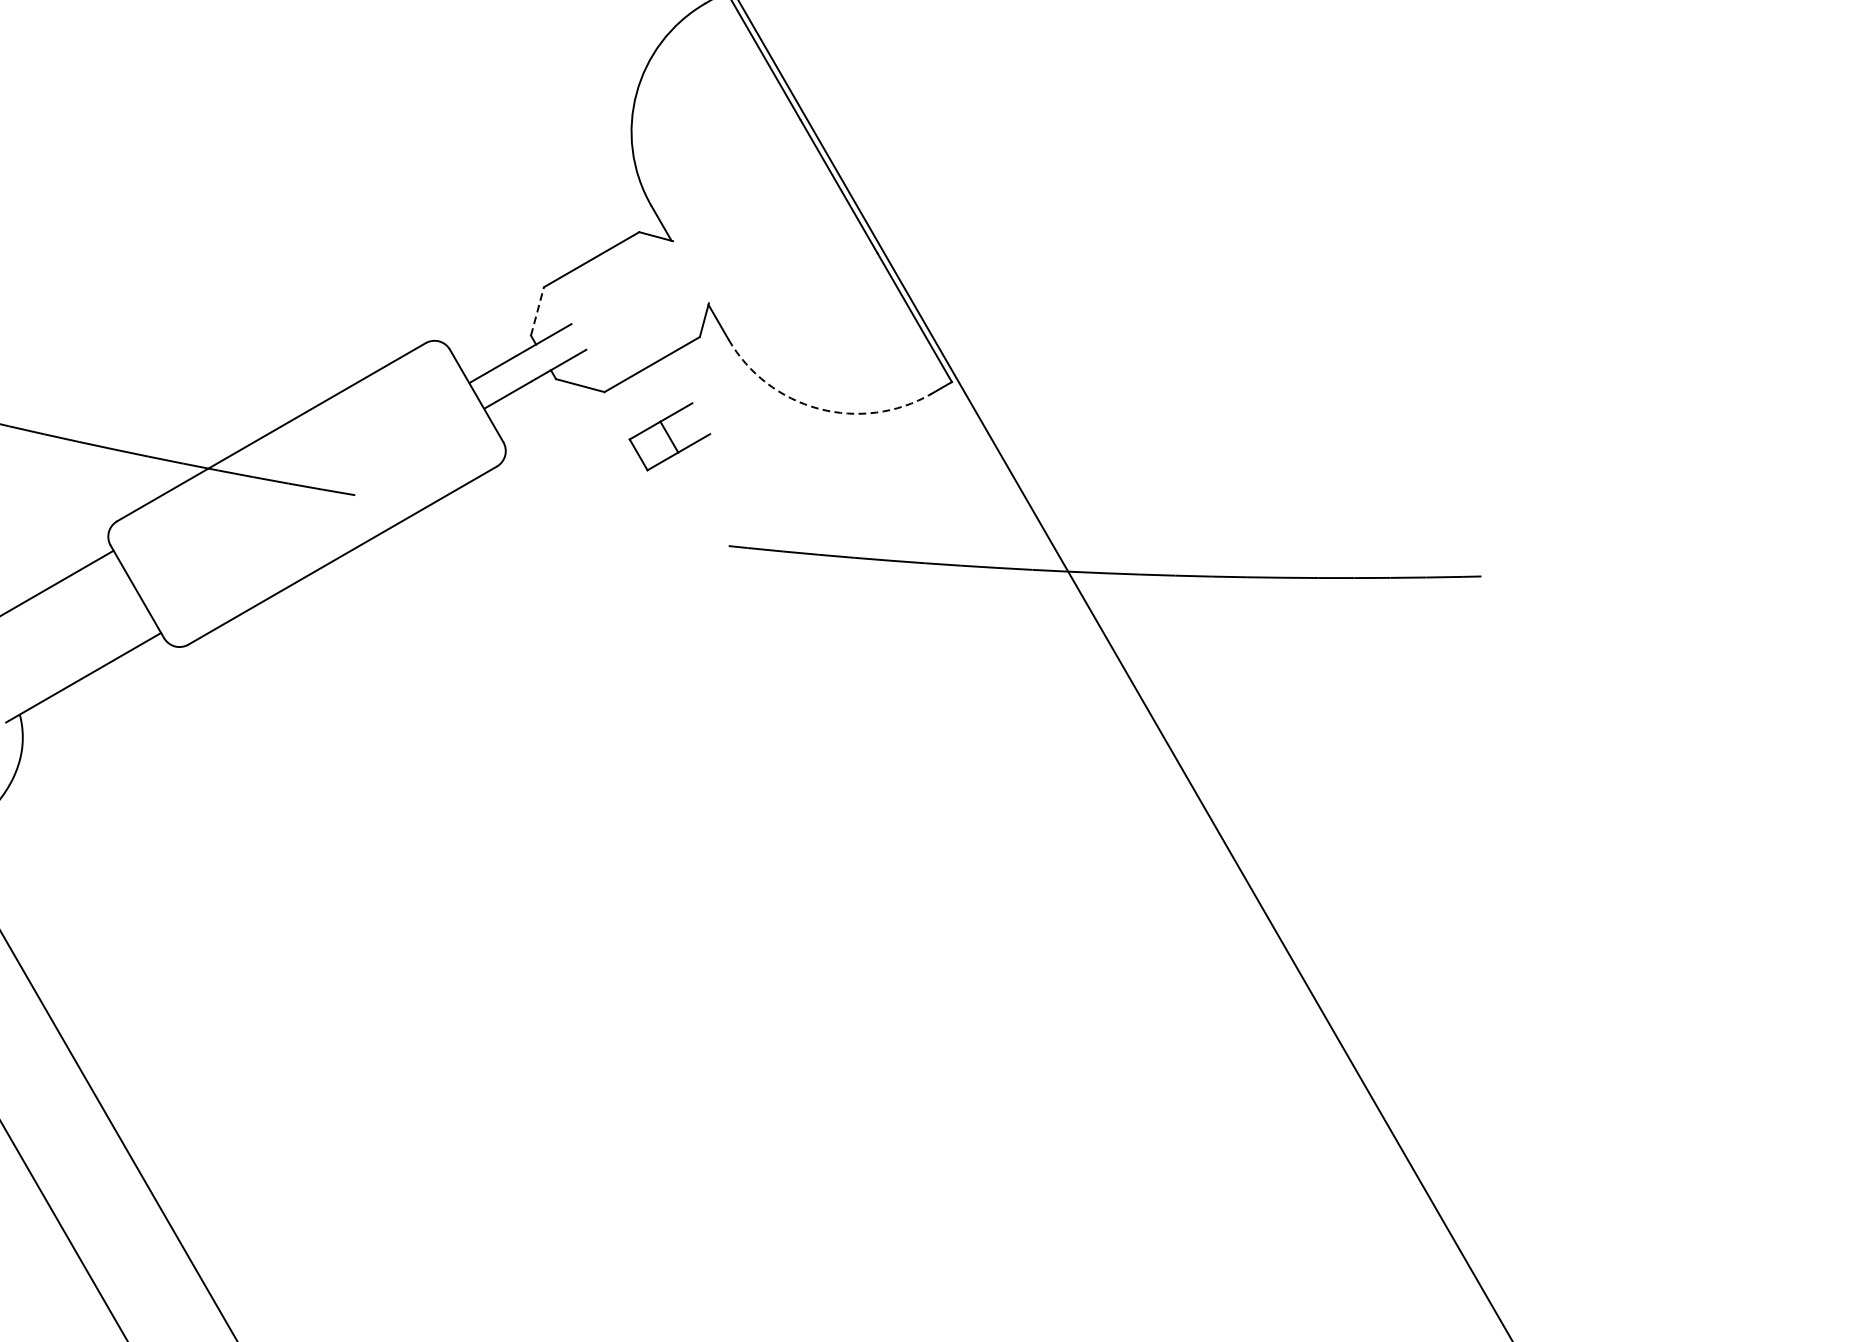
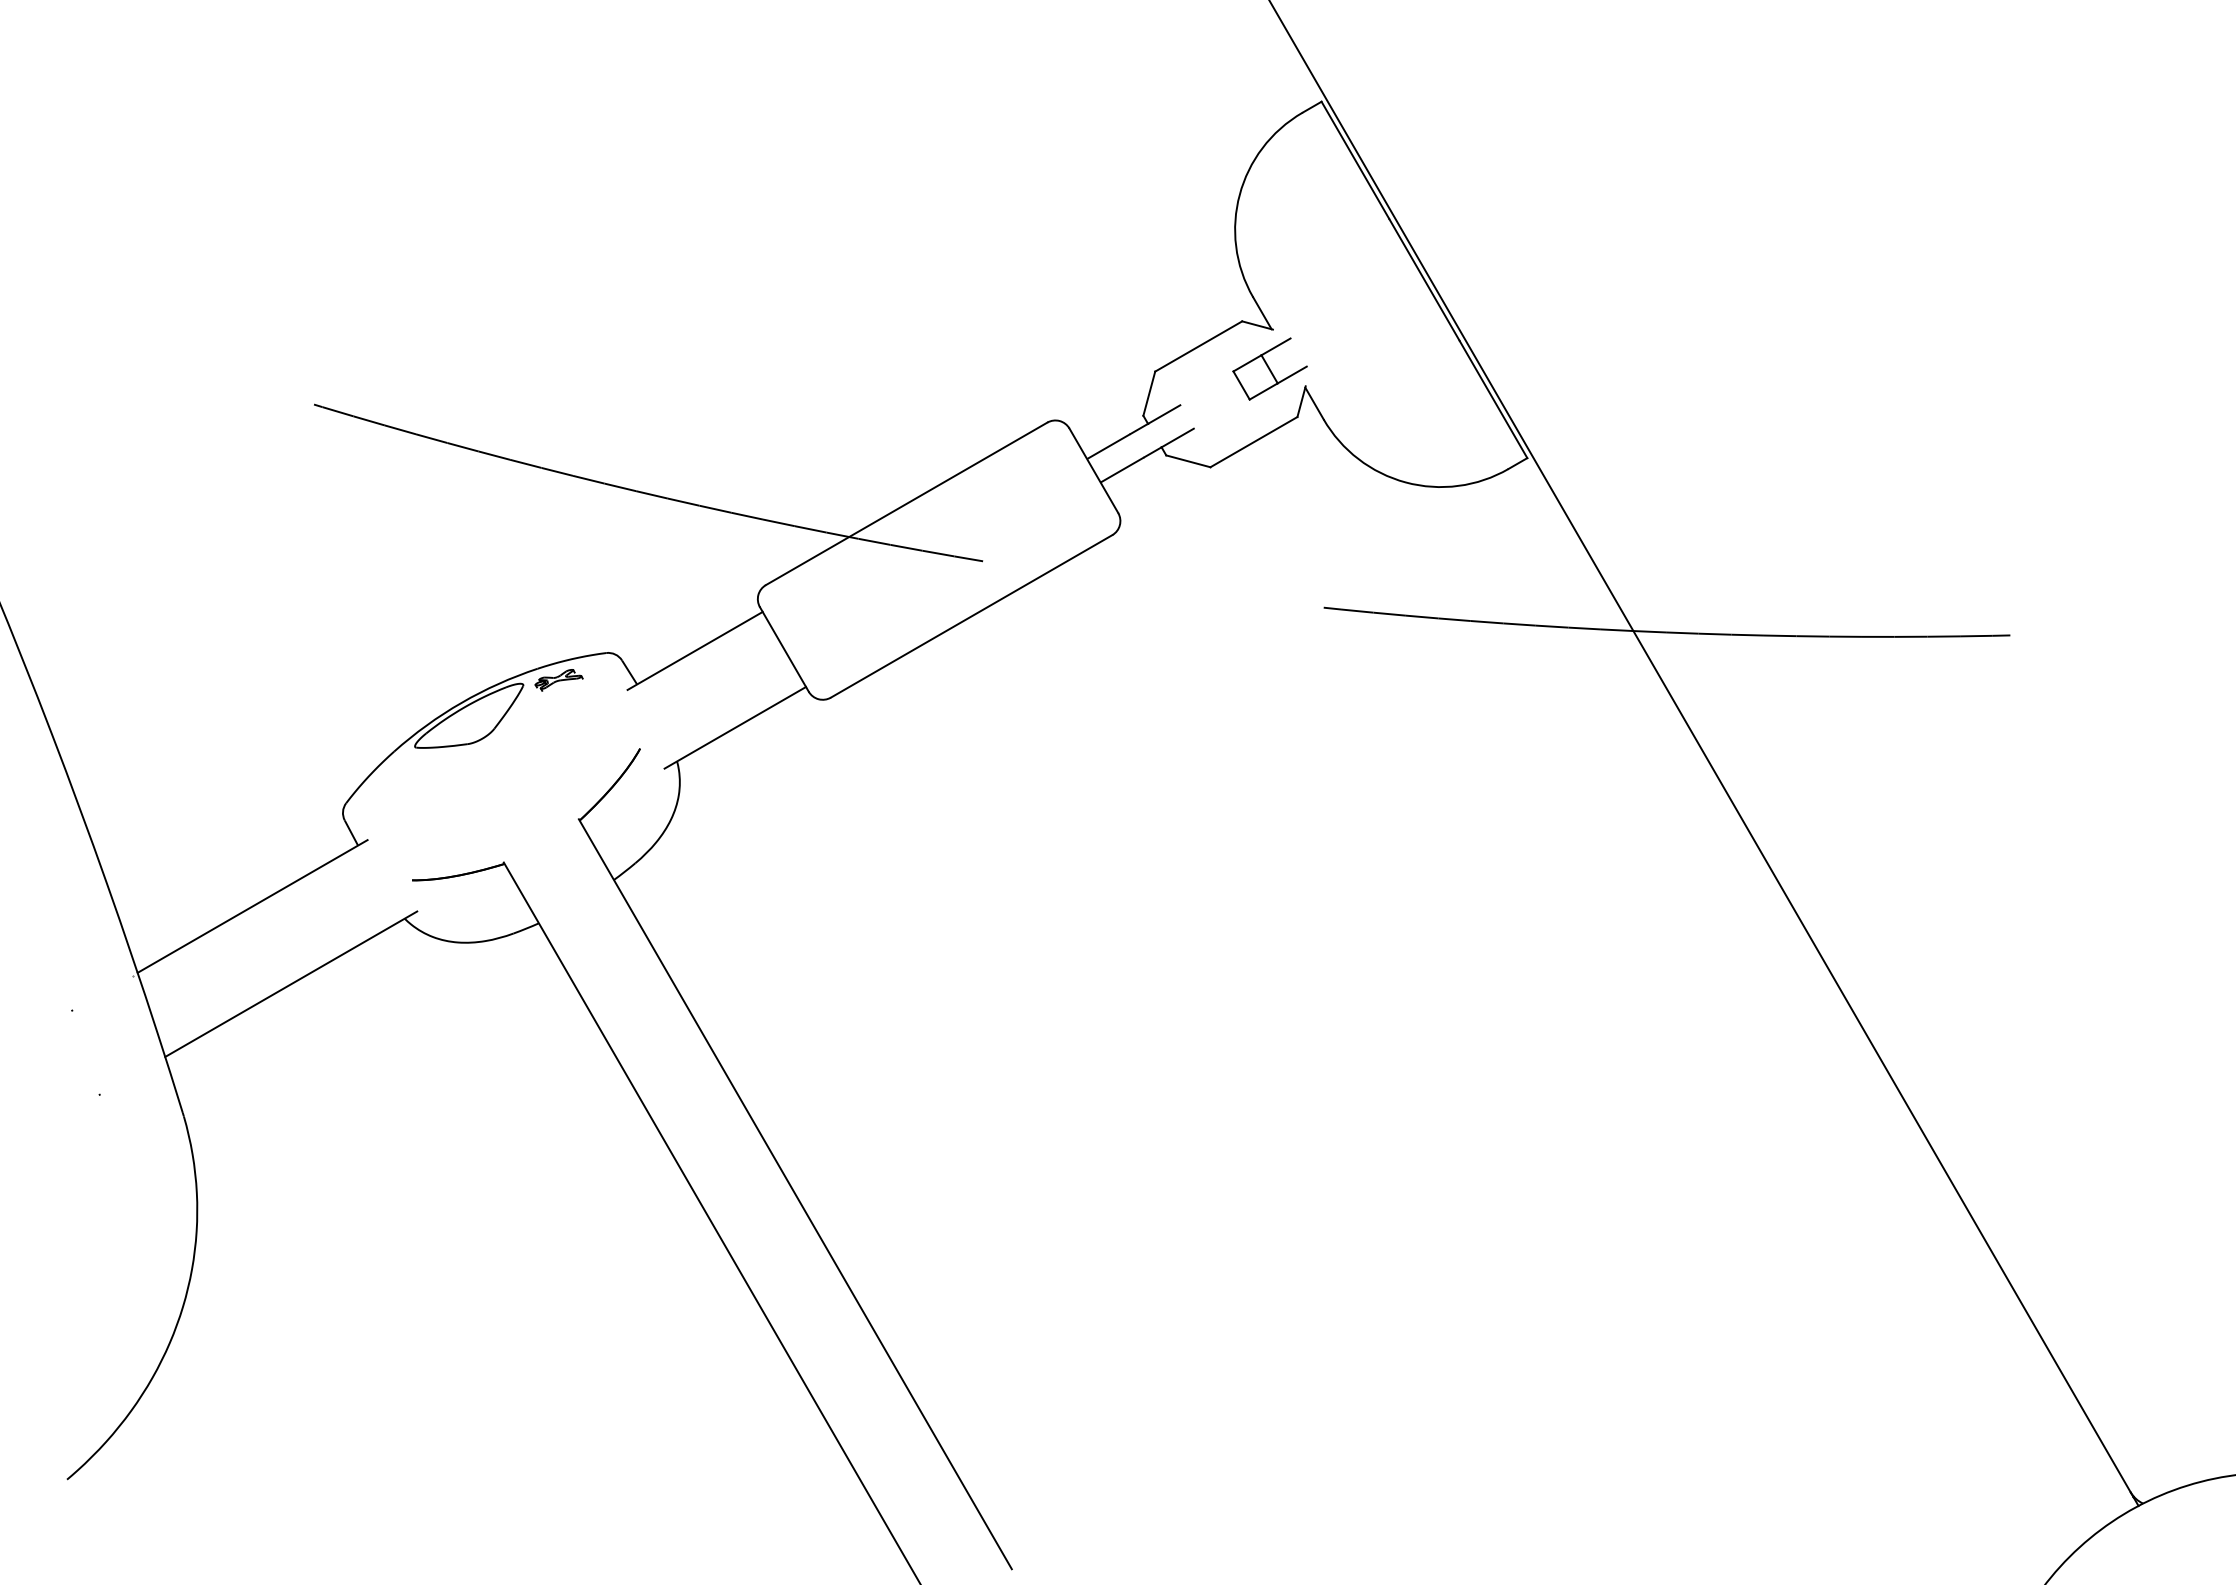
line: (537, 311) -> (1149, 393), dashed -> solid
arc: (818, 408) -> (1405, 482), dashed -> solid
part: (669, 436) -> (1269, 368), moved

